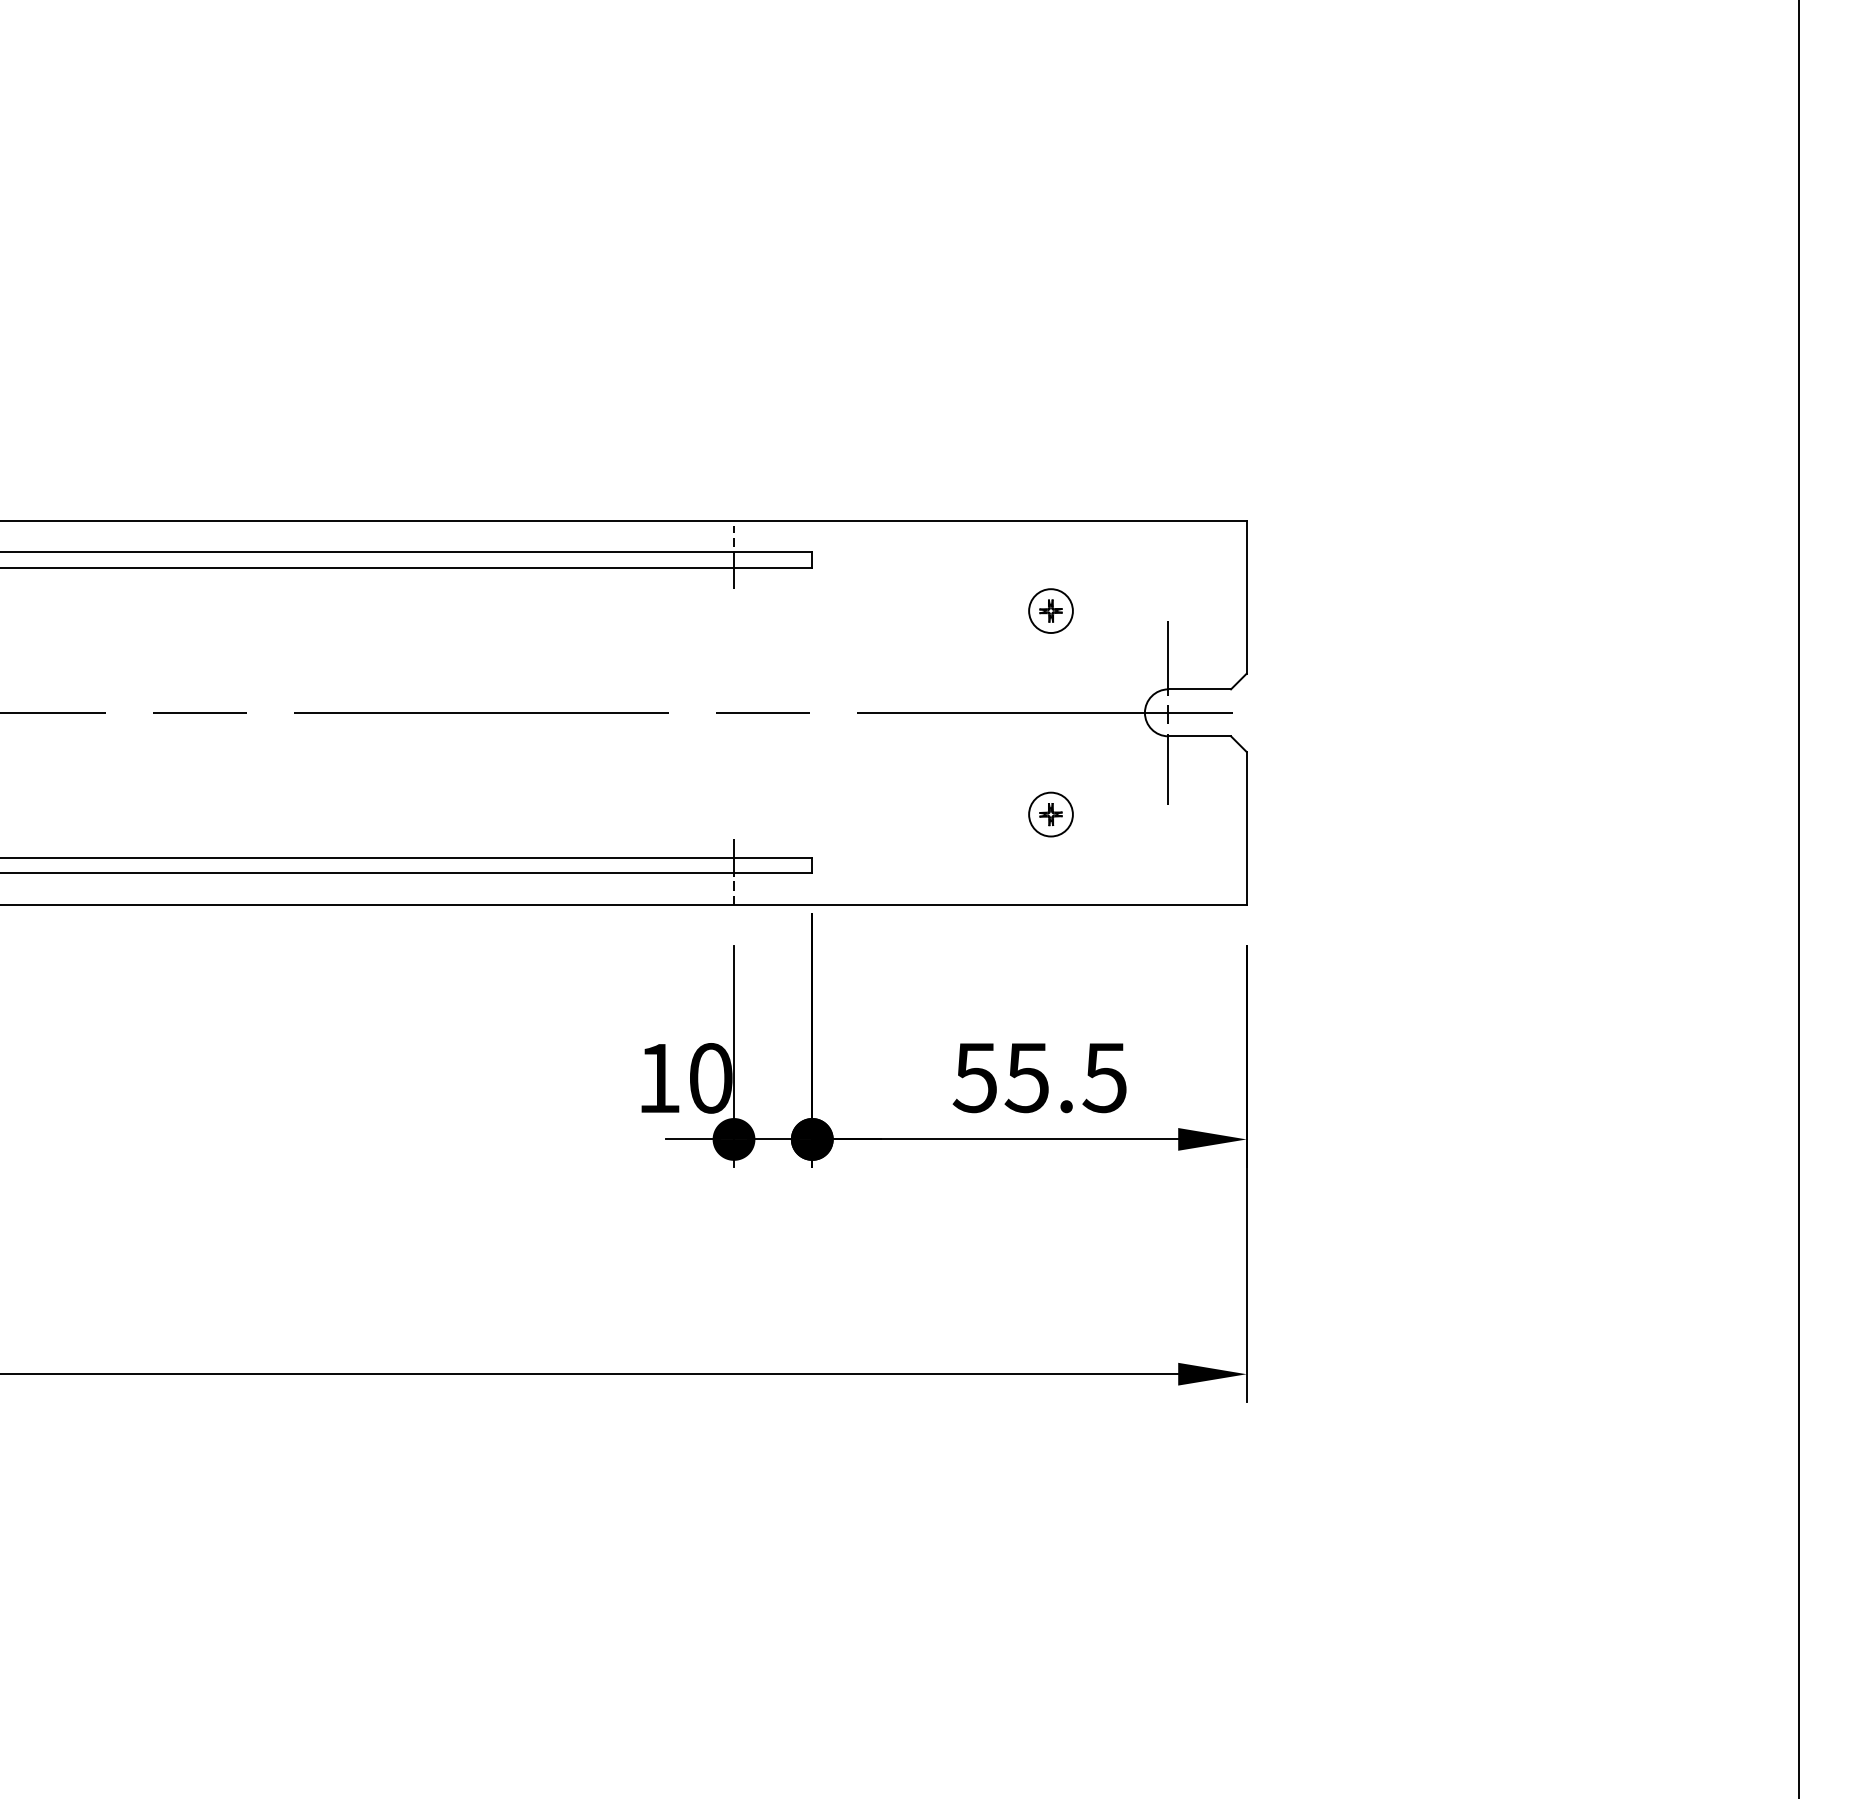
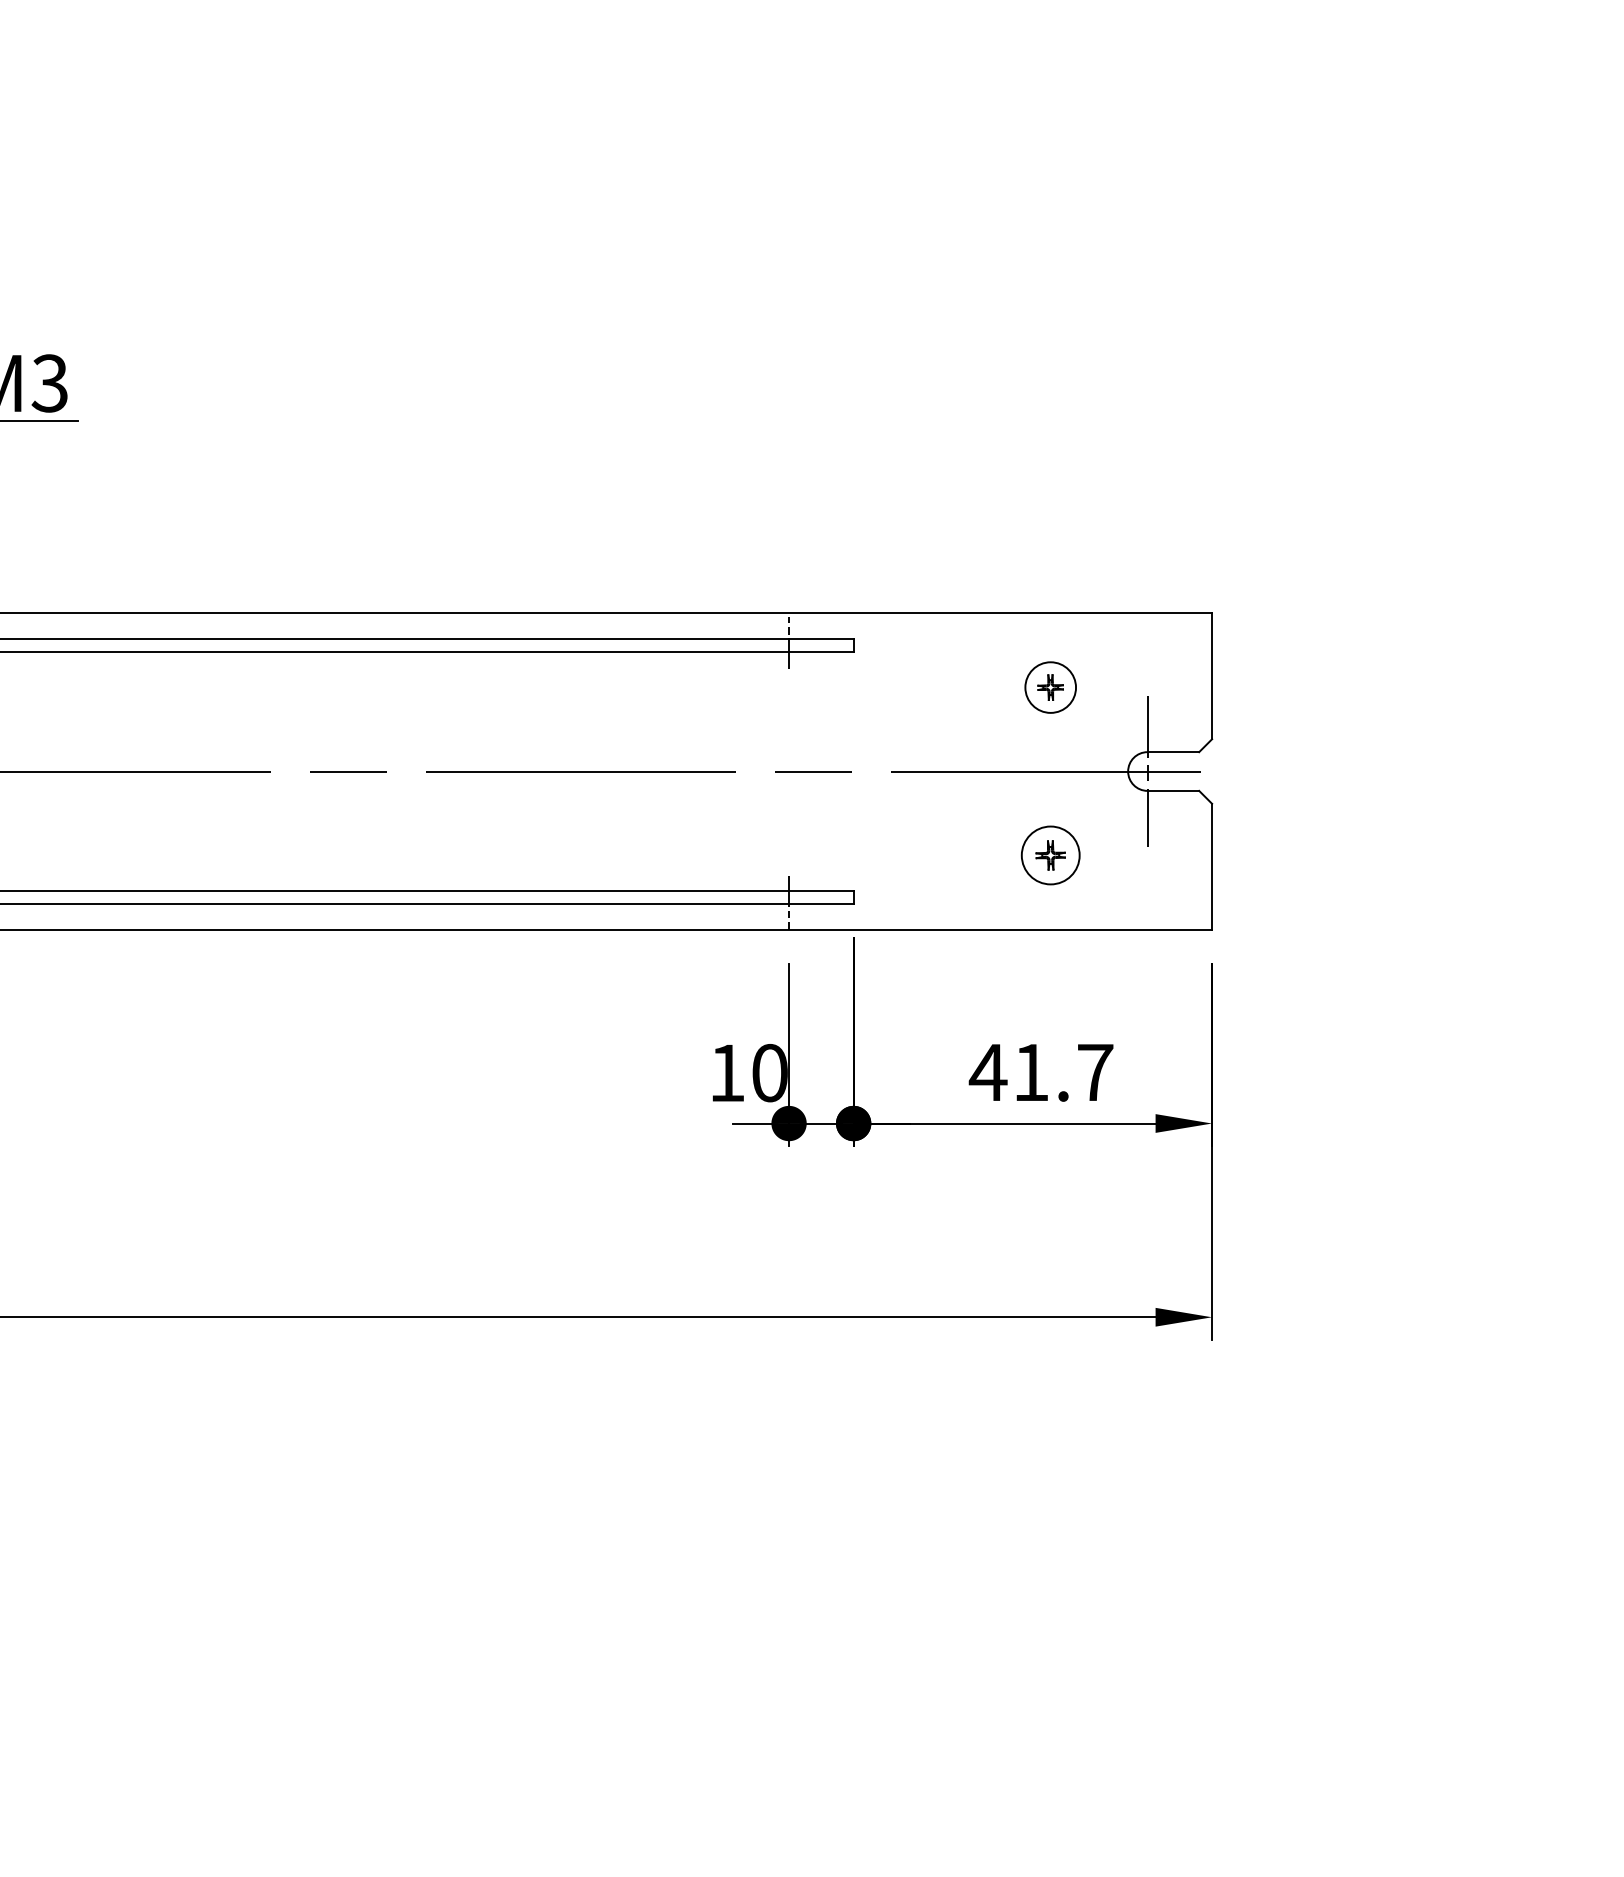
part: (1050, 611) -> (1050, 687), size x1.4
part: (1050, 814) -> (1050, 855), size x1.6
text: (1038, 1077) -> (1040, 1072), 55.5 -> 41.7

